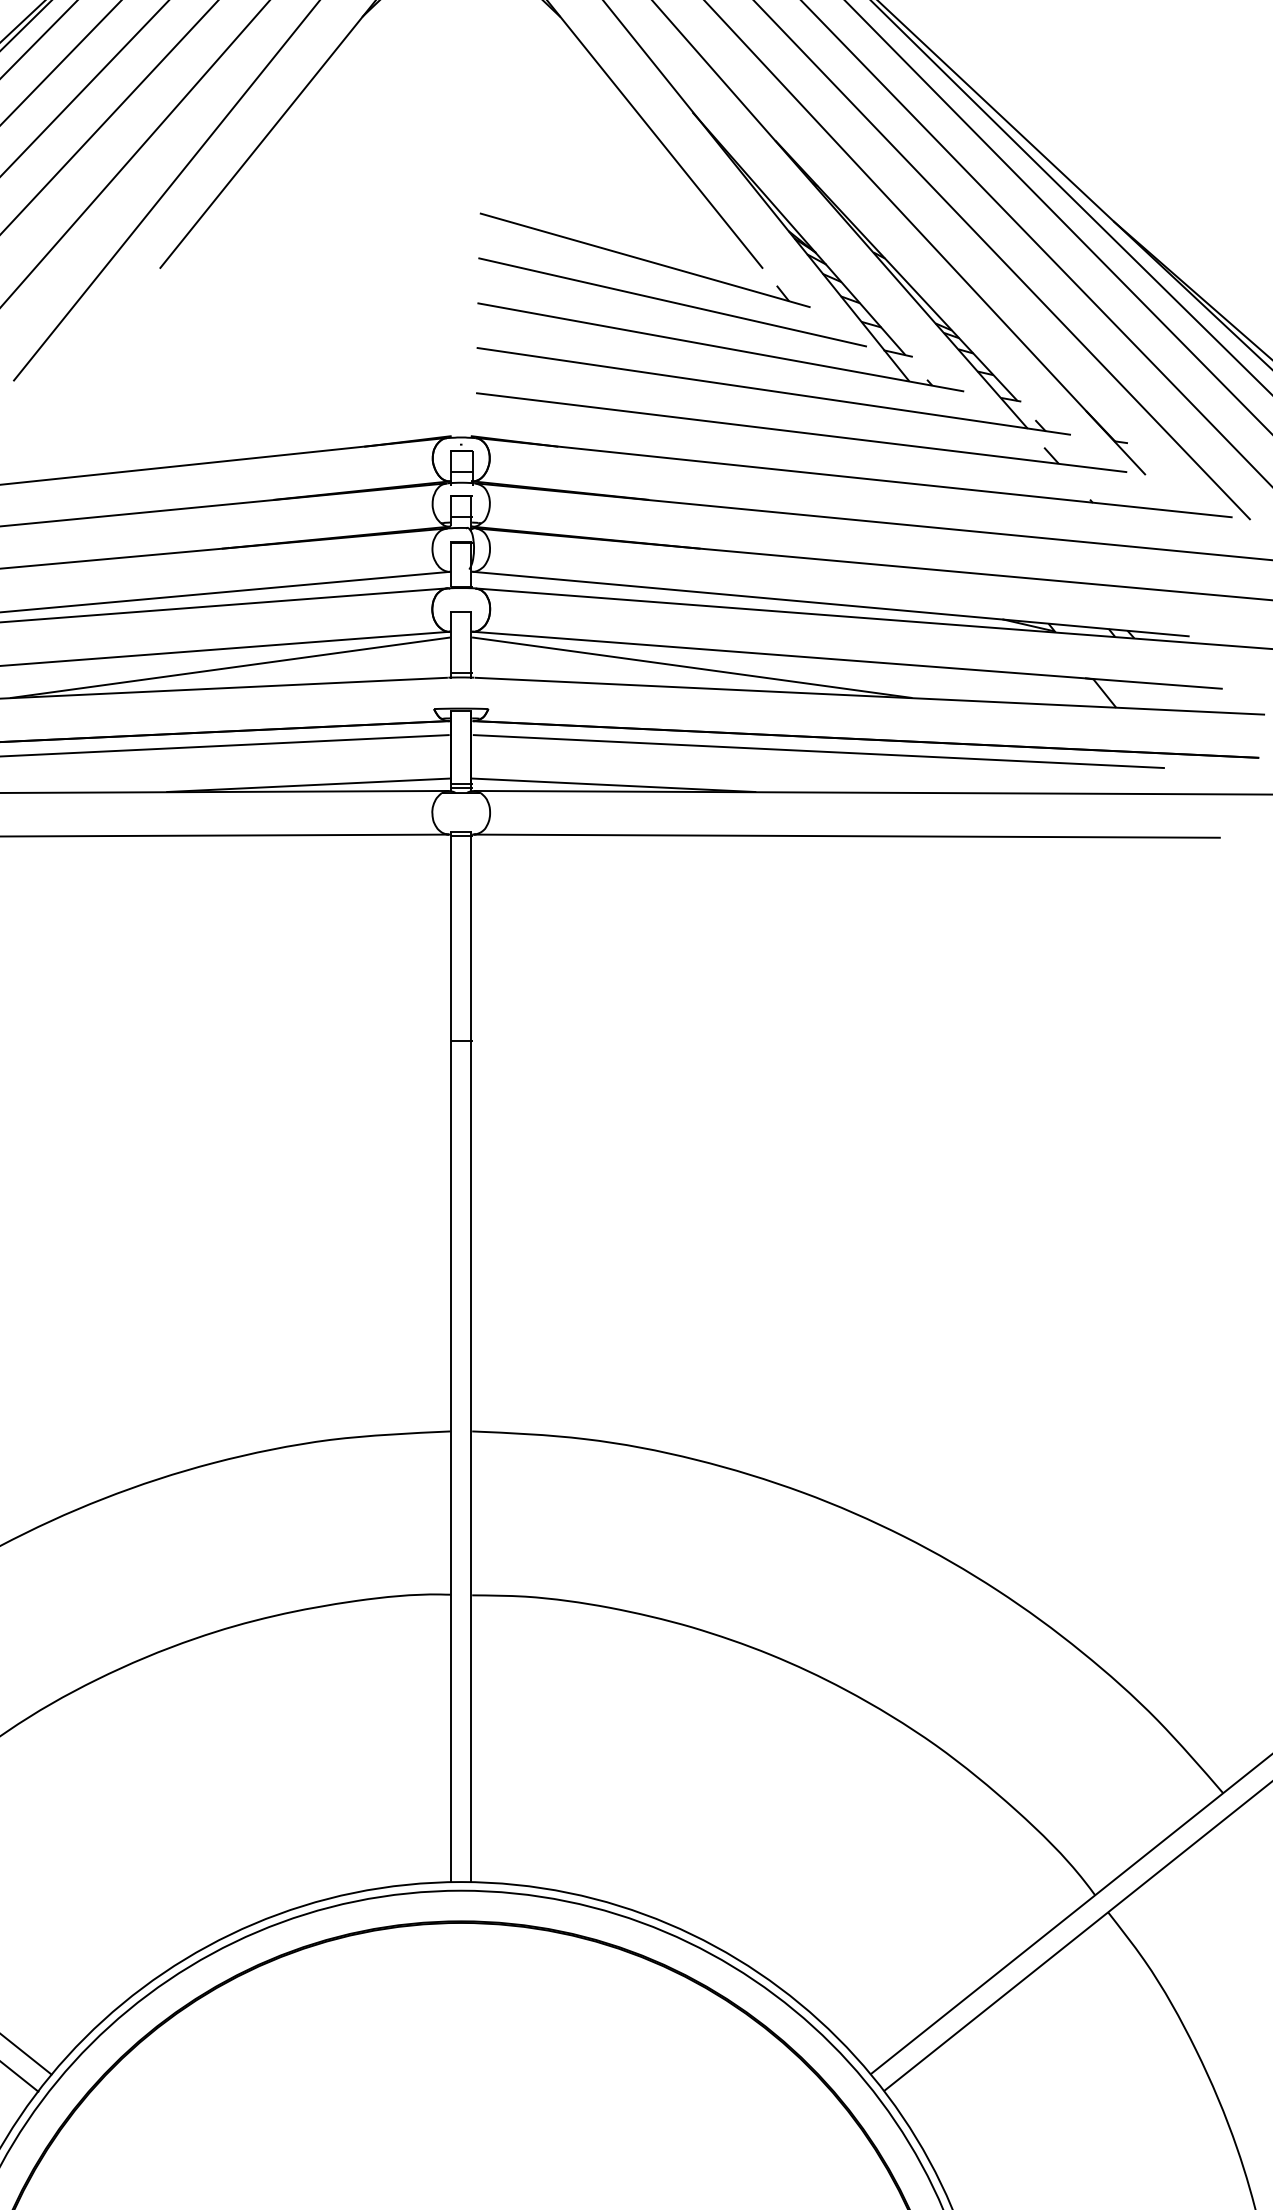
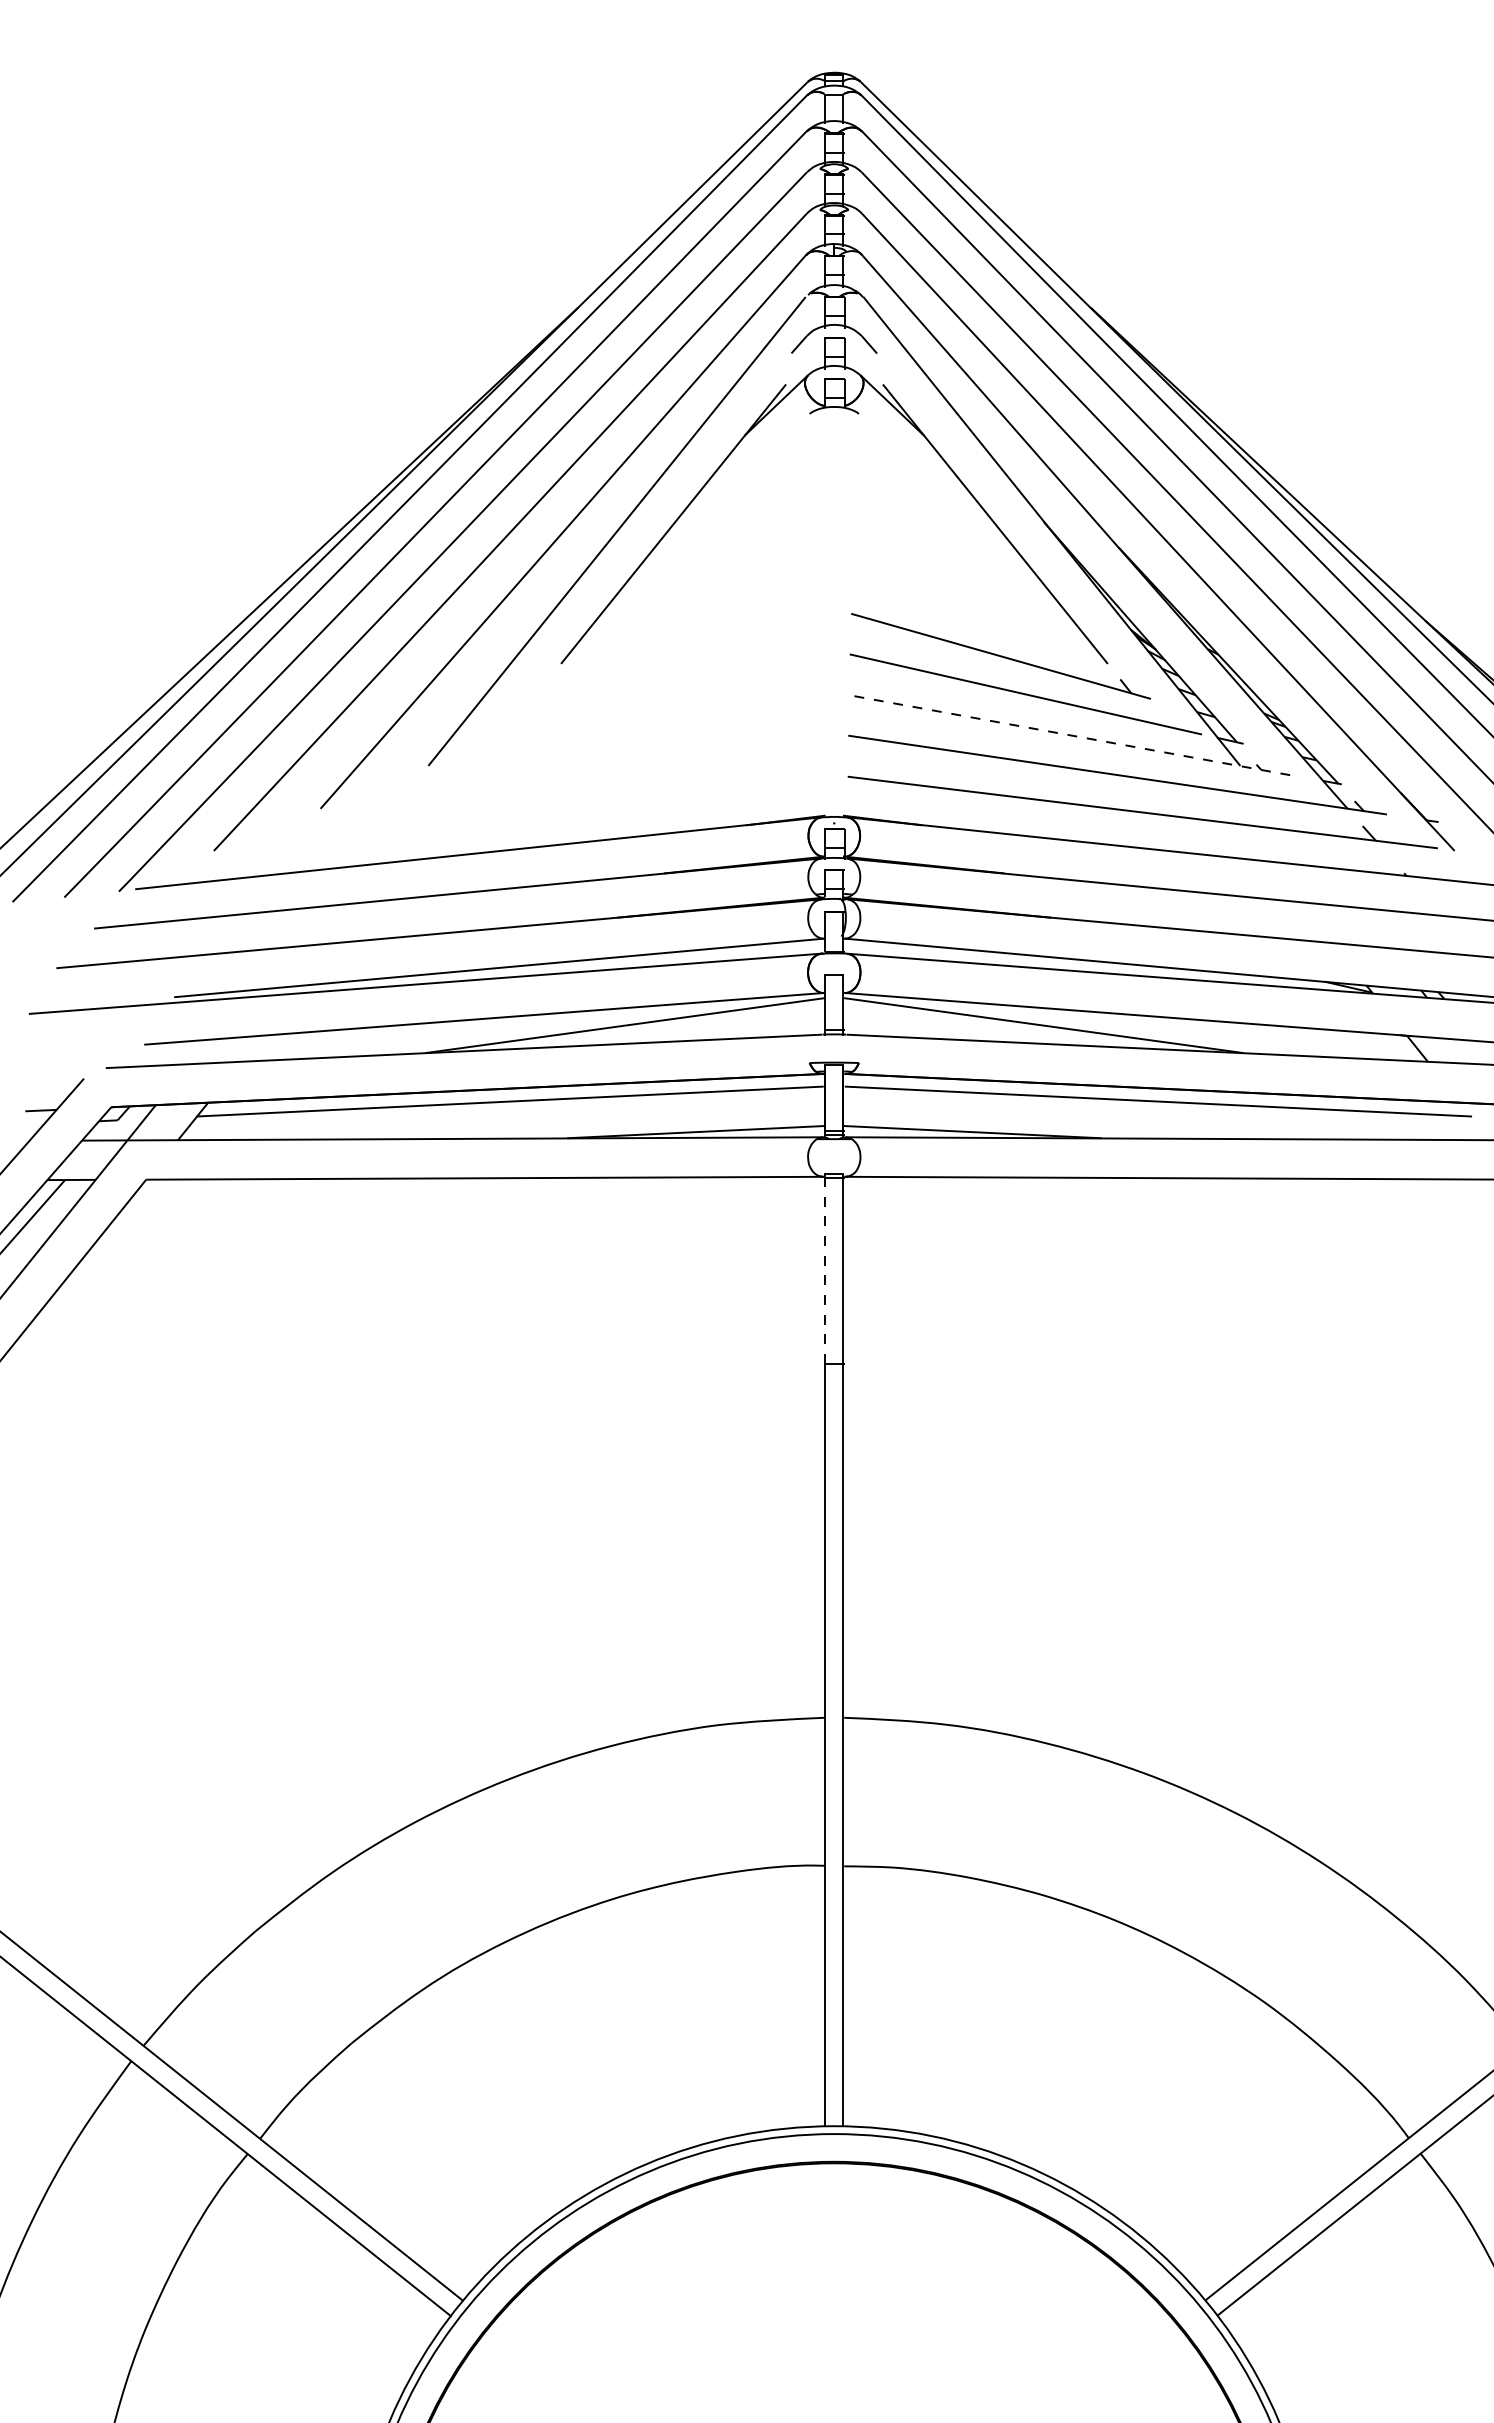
line: (720, 347) -> (1069, 735), solid -> dashed
line: (451, 937) -> (825, 1270), solid -> dashed

